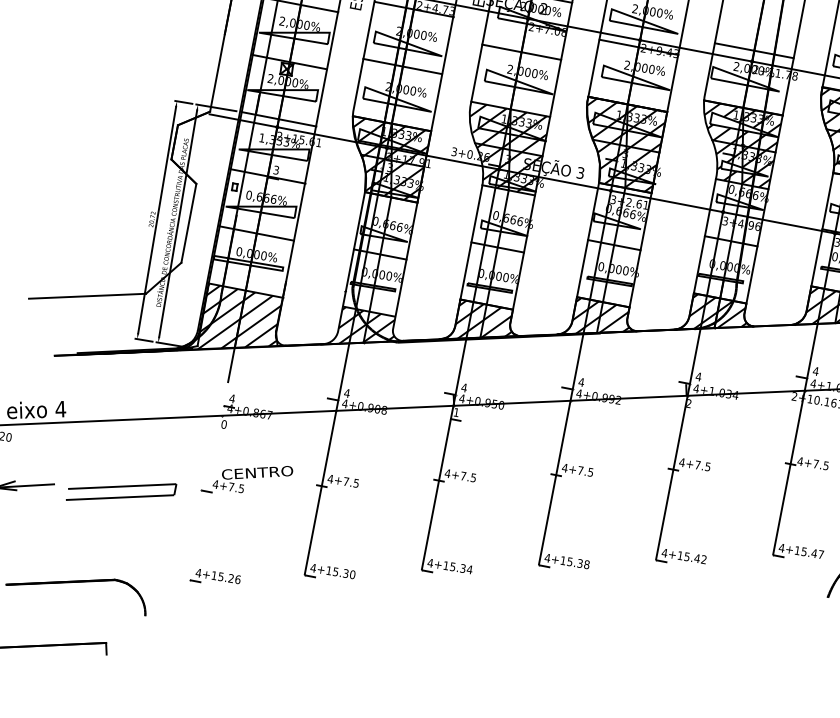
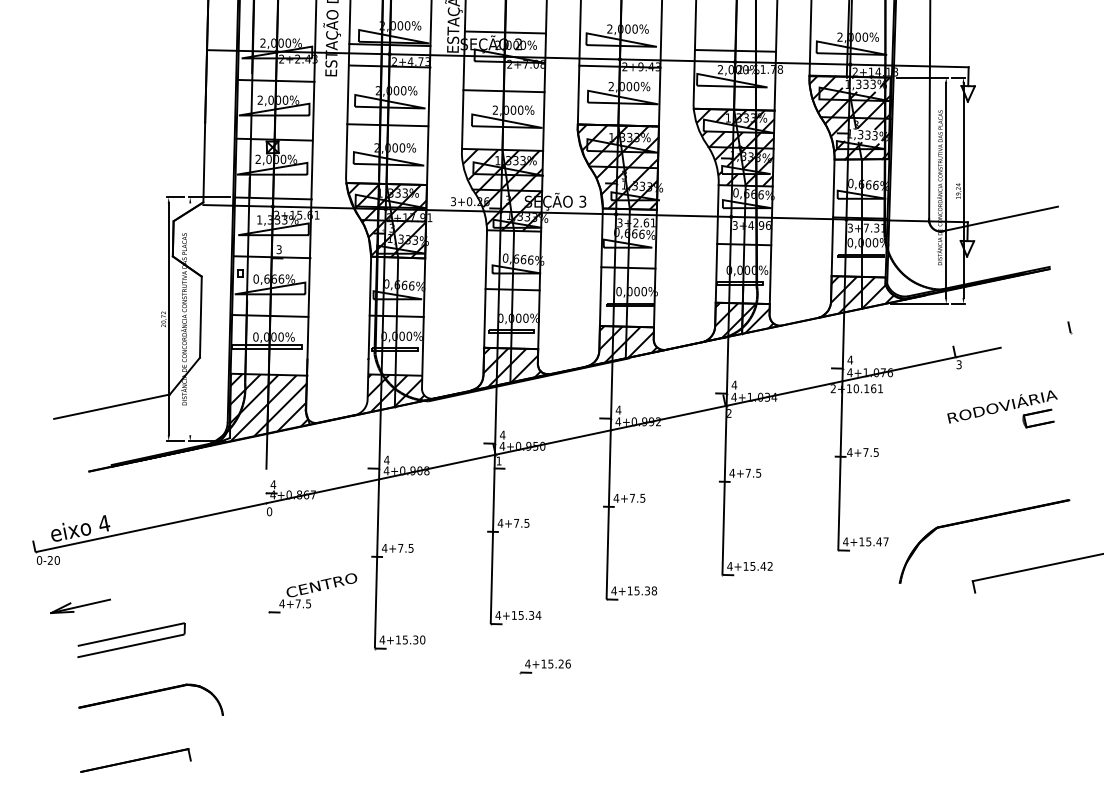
line: (178, 223) -> (190, 319), removed
part: (247, 479) -> (312, 593), moved
part: (121, 491) -> (131, 639), moved
part: (214, 578) -> (544, 666), moved

